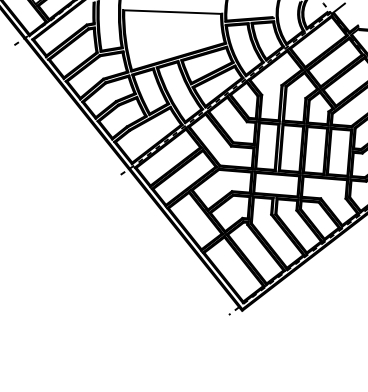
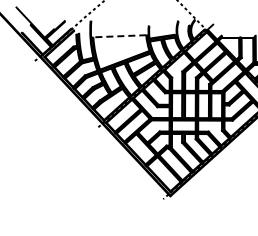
line: (171, 12) -> (119, 36), solid -> dashed

